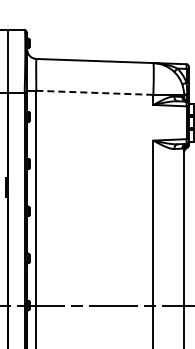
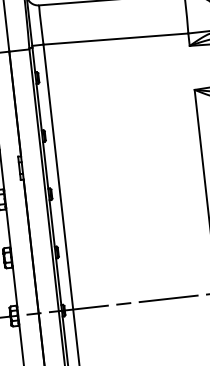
line: (94, 92) -> (115, 38), dashed -> solid

